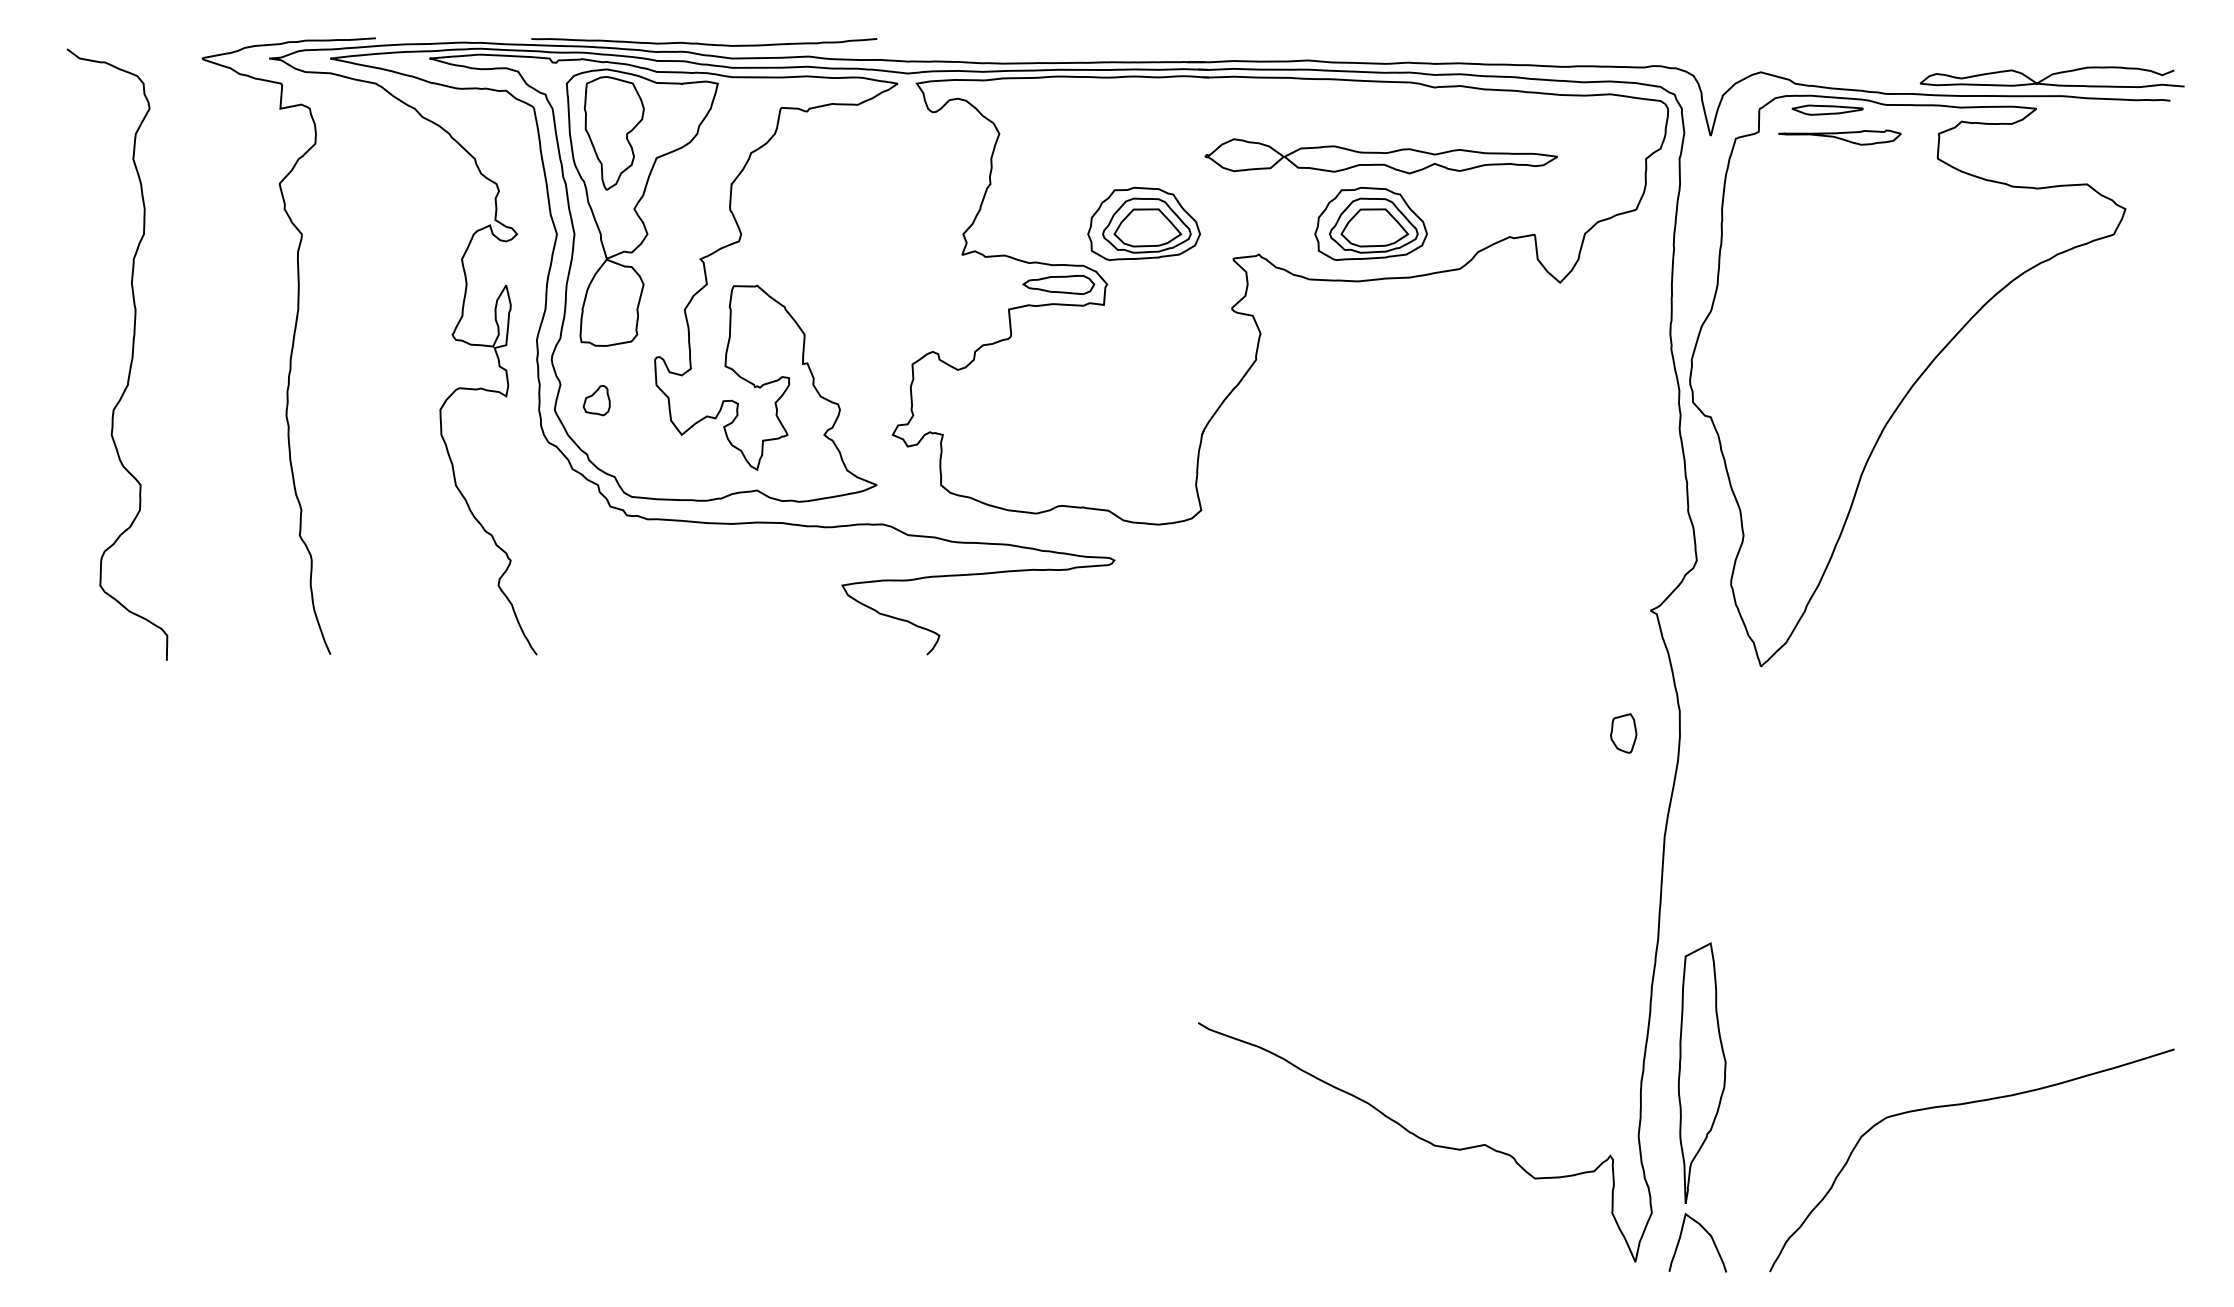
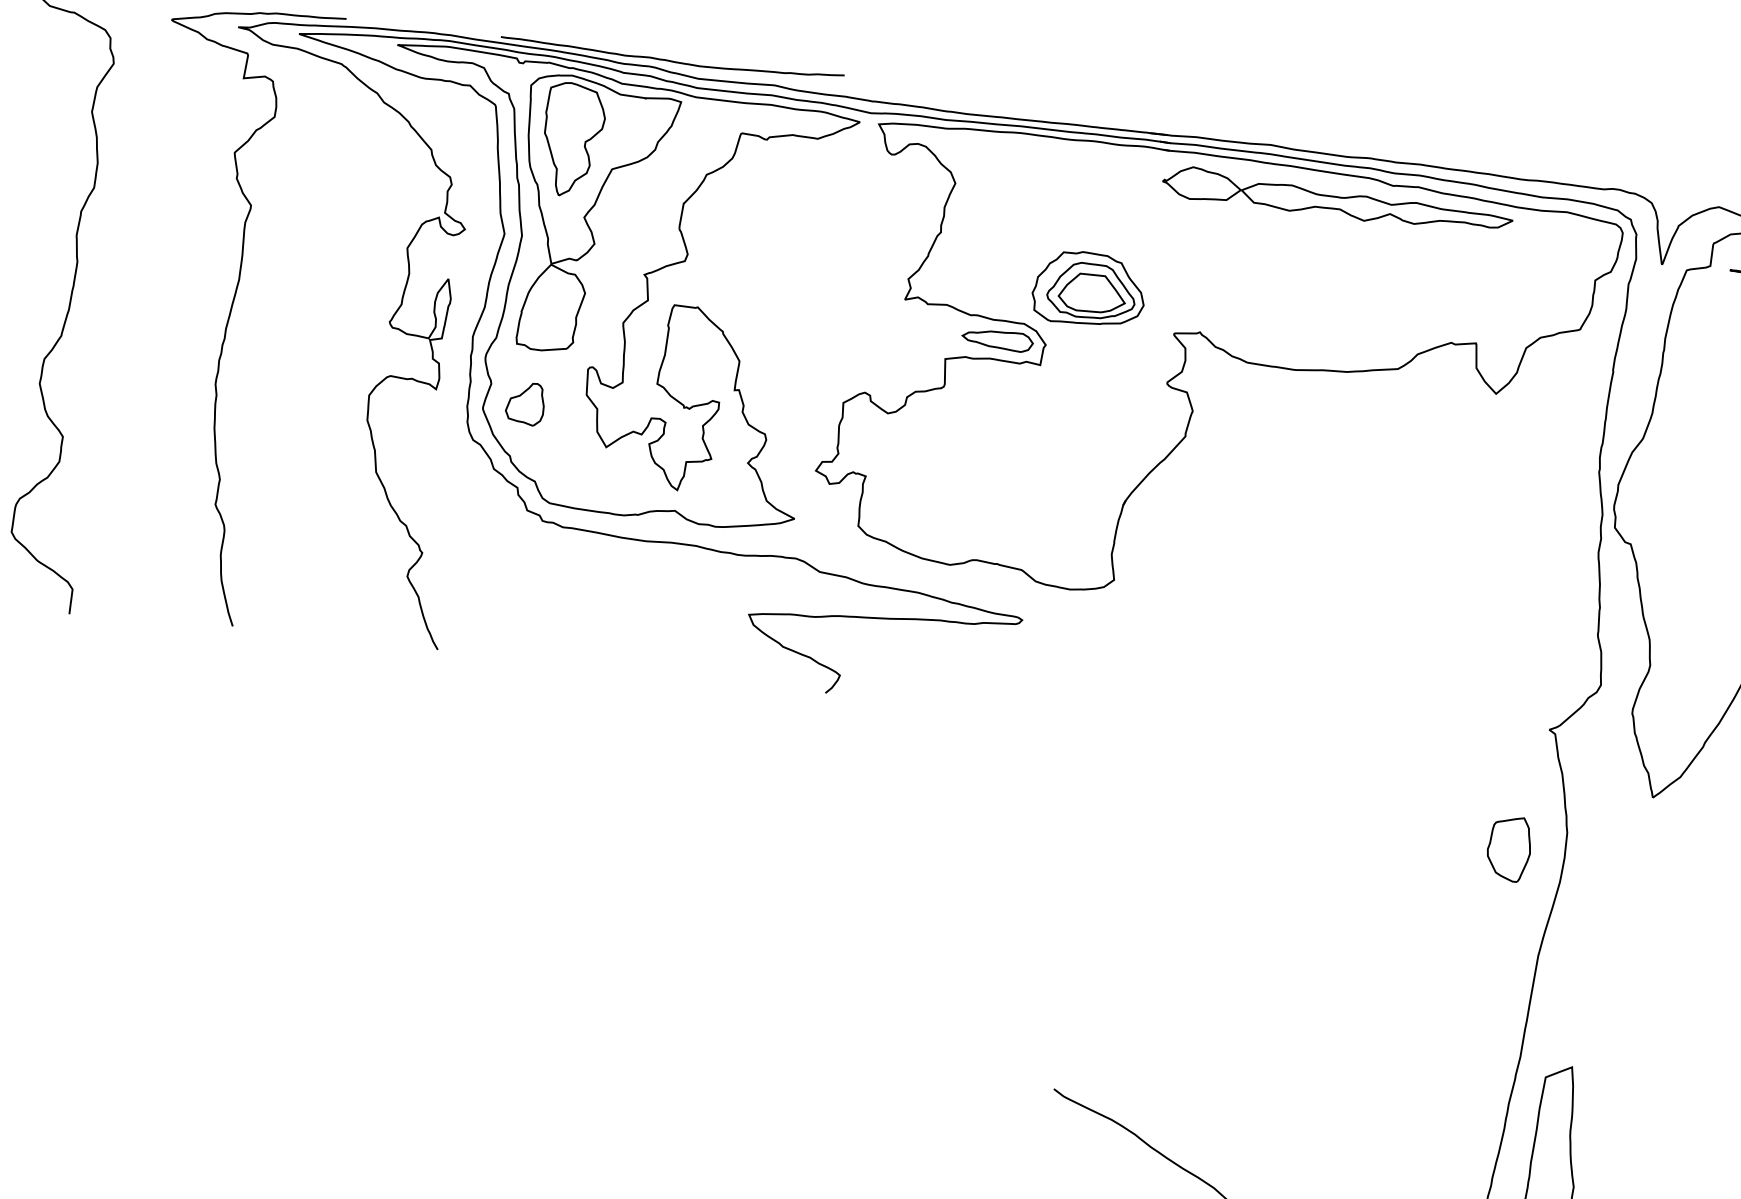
part: (1380, 156) -> (1337, 200), moved
part: (1370, 223) -> (1314, 313), removed
part: (596, 400) -> (525, 403), size x1.43
part: (1623, 733) -> (1508, 848), size x1.67

